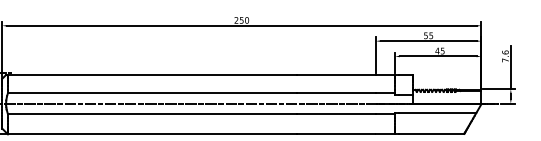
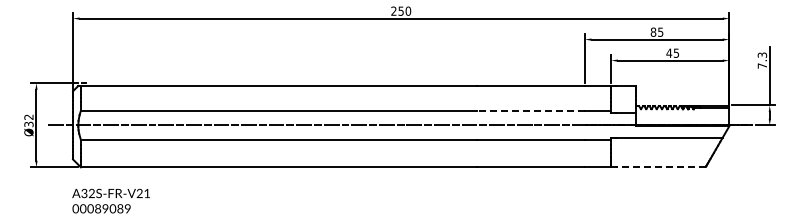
text: (425, 35) -> (653, 31), 55 -> 85
text: (505, 52) -> (762, 54), 7.6 -> 7.3
line: (336, 92) -> (530, 110), solid -> dashed
line: (431, 133) -> (661, 166), solid -> dashed

